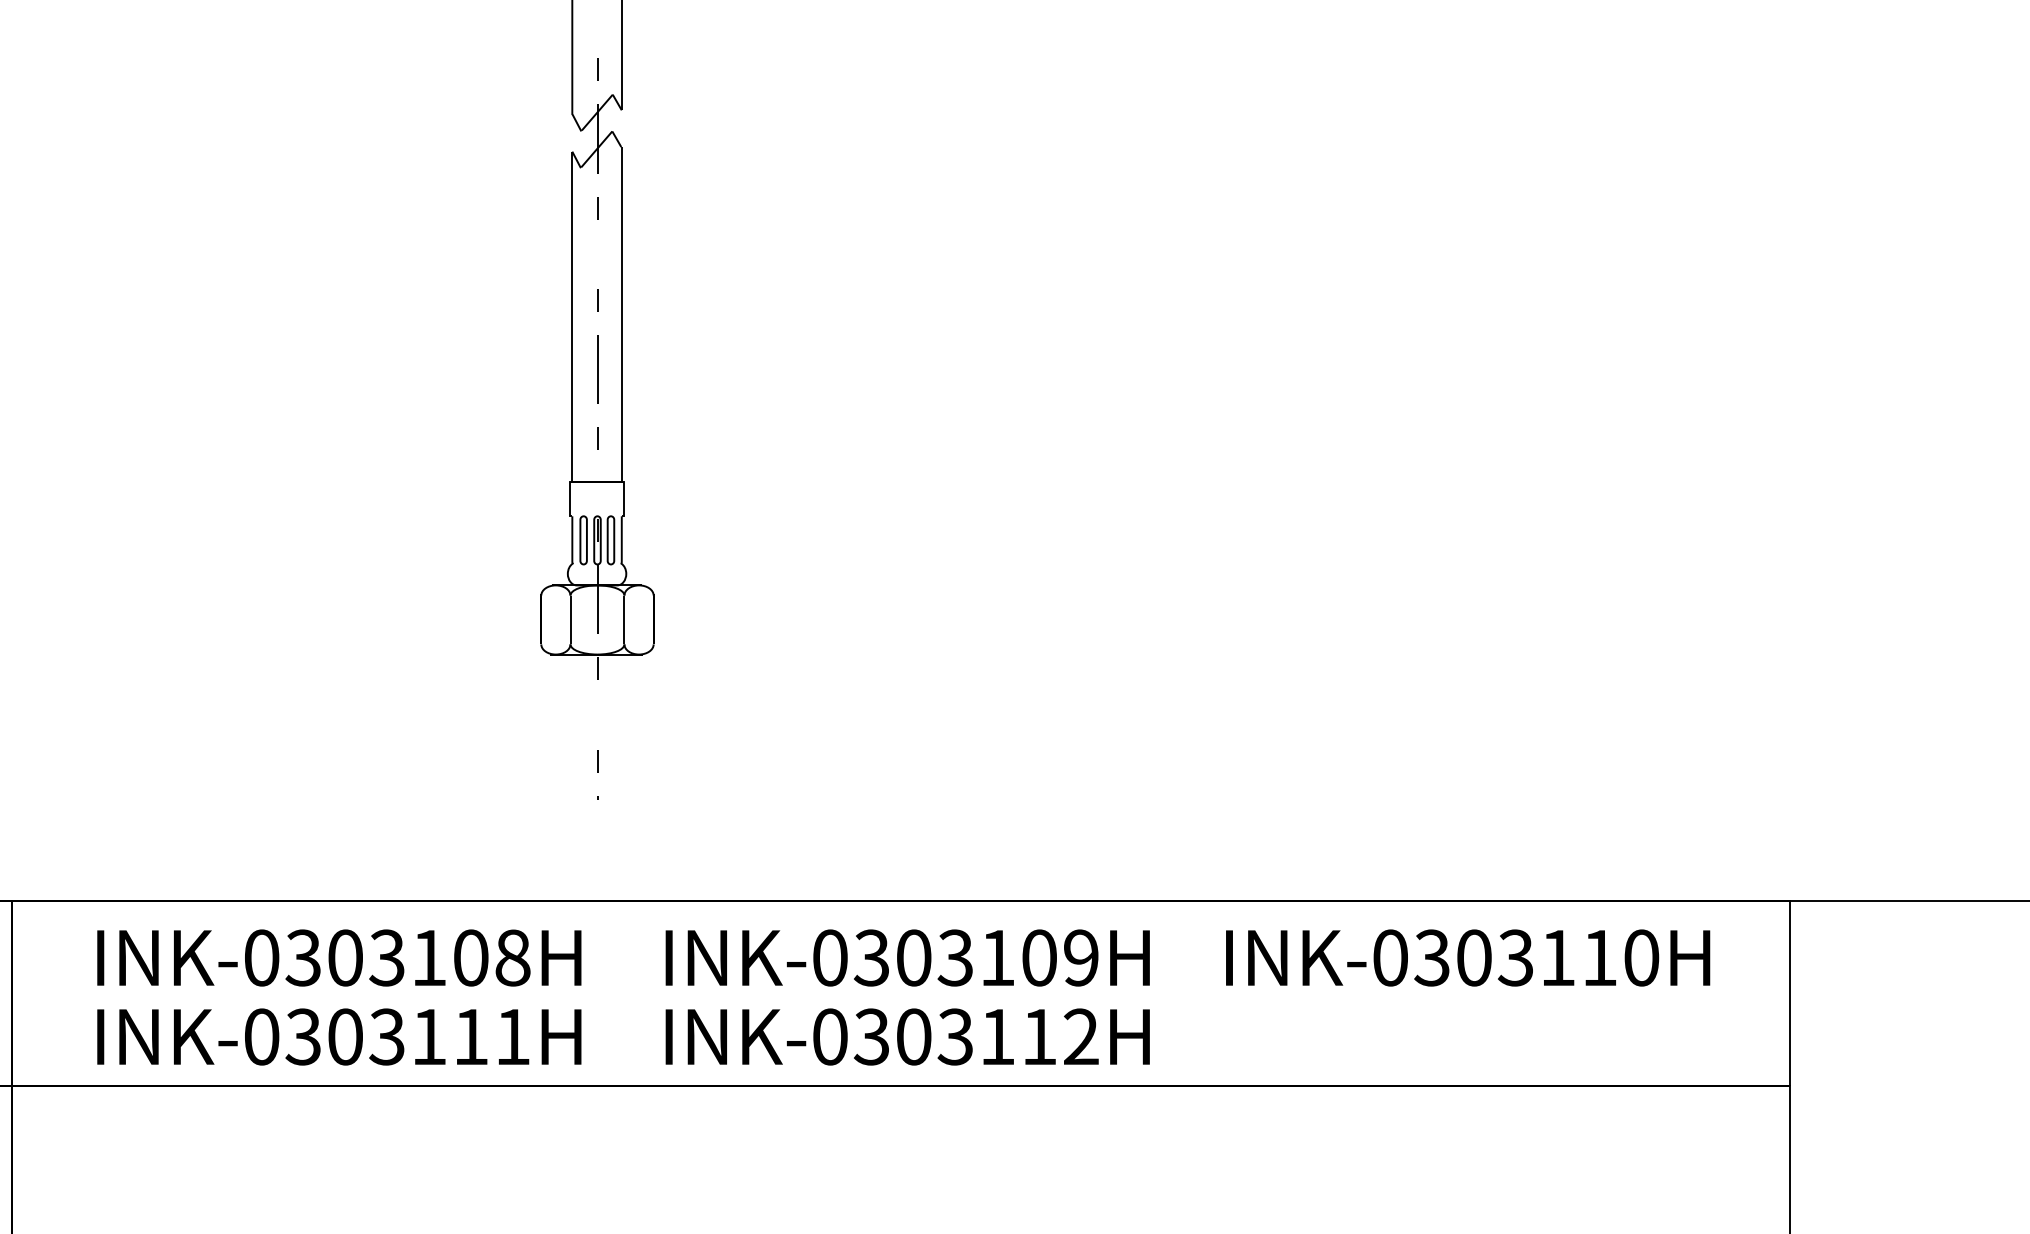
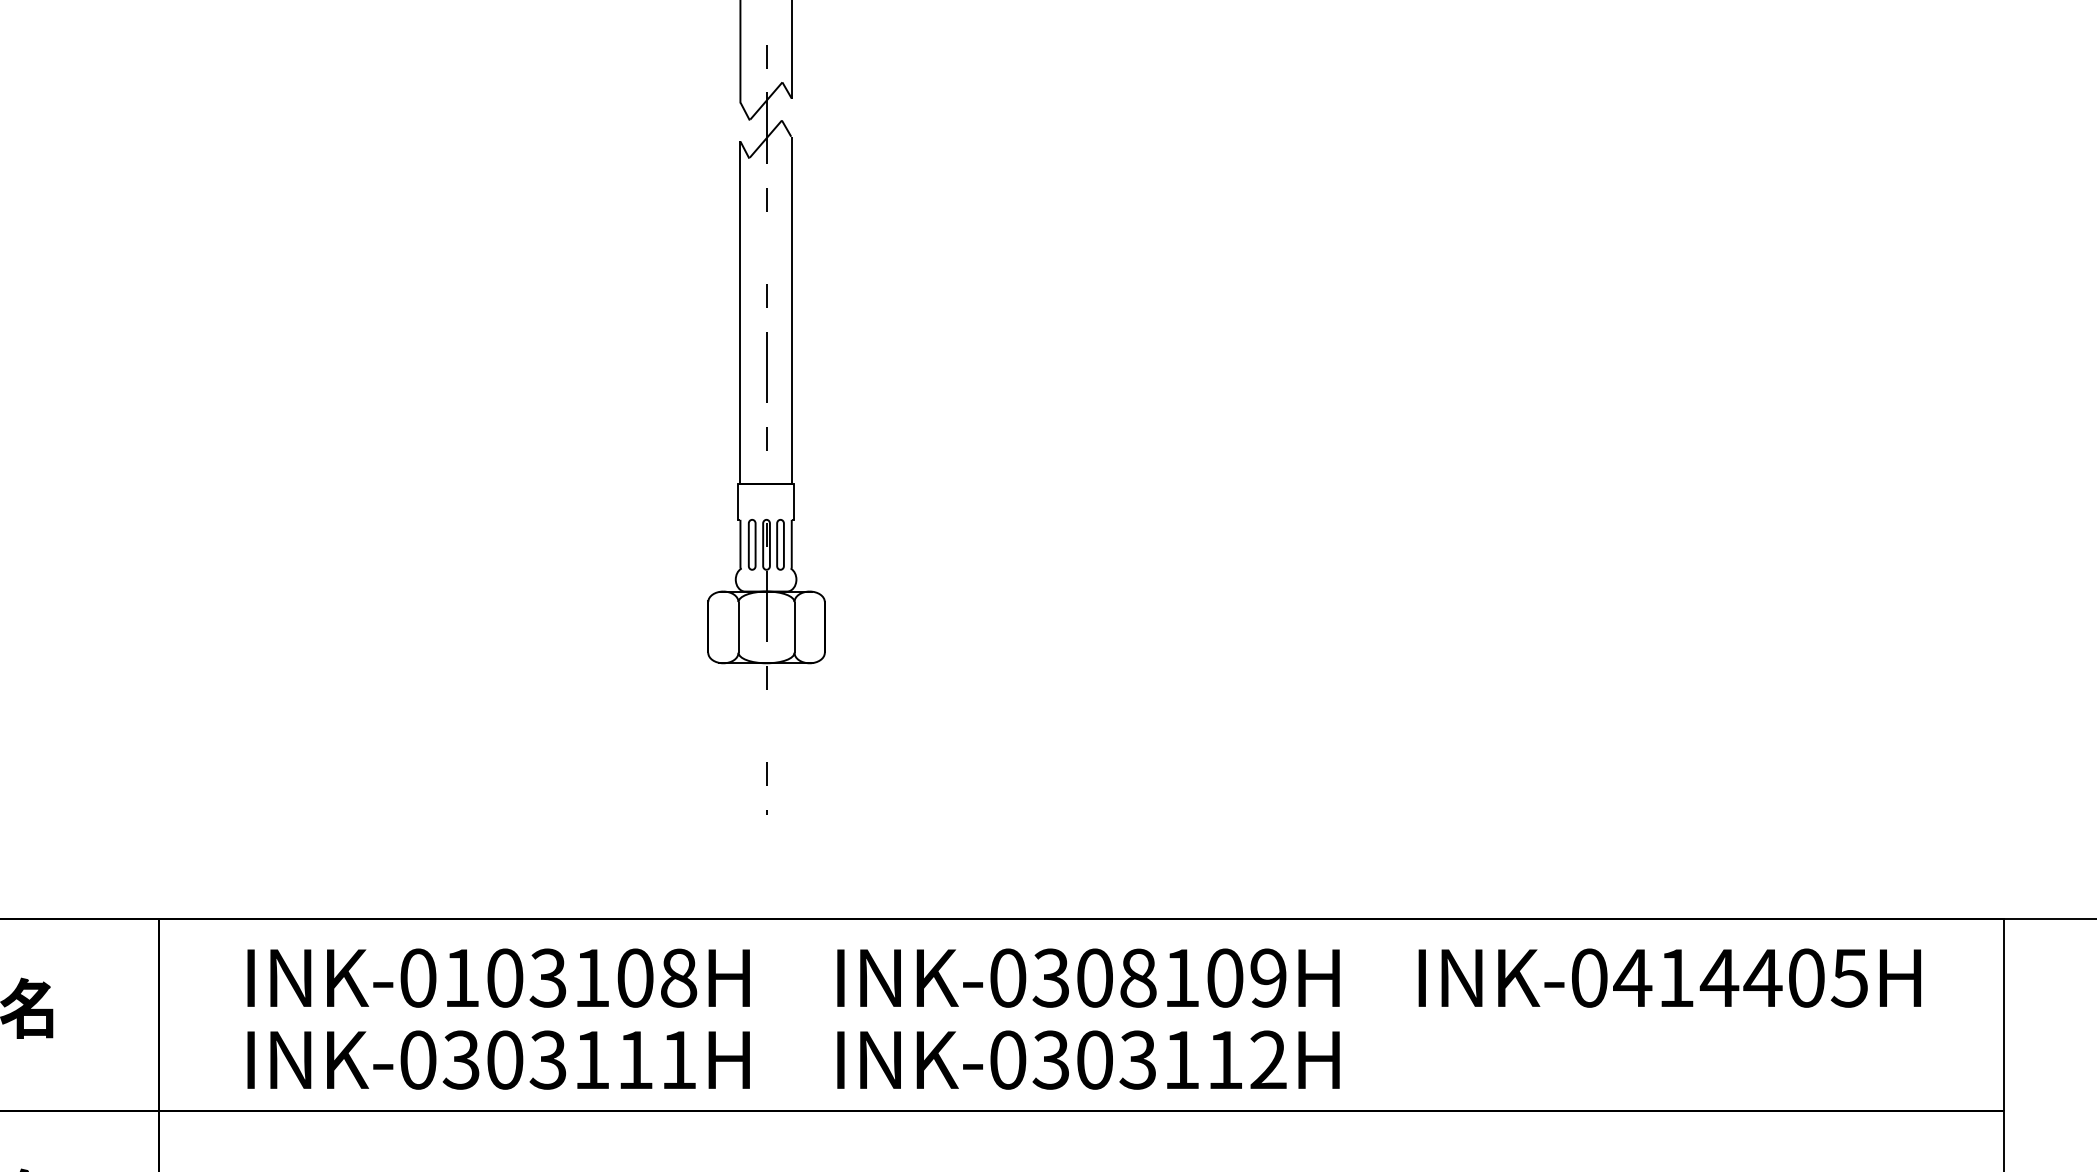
text: (302, 957) -> (460, 977), INK-0303108H -> INK-0103108H
text: (955, 957) -> (1138, 977), INK-0303109H -> INK-0308109H
text: (1536, 957) -> (1740, 977), INK-0303110H -> INK-0414405H

